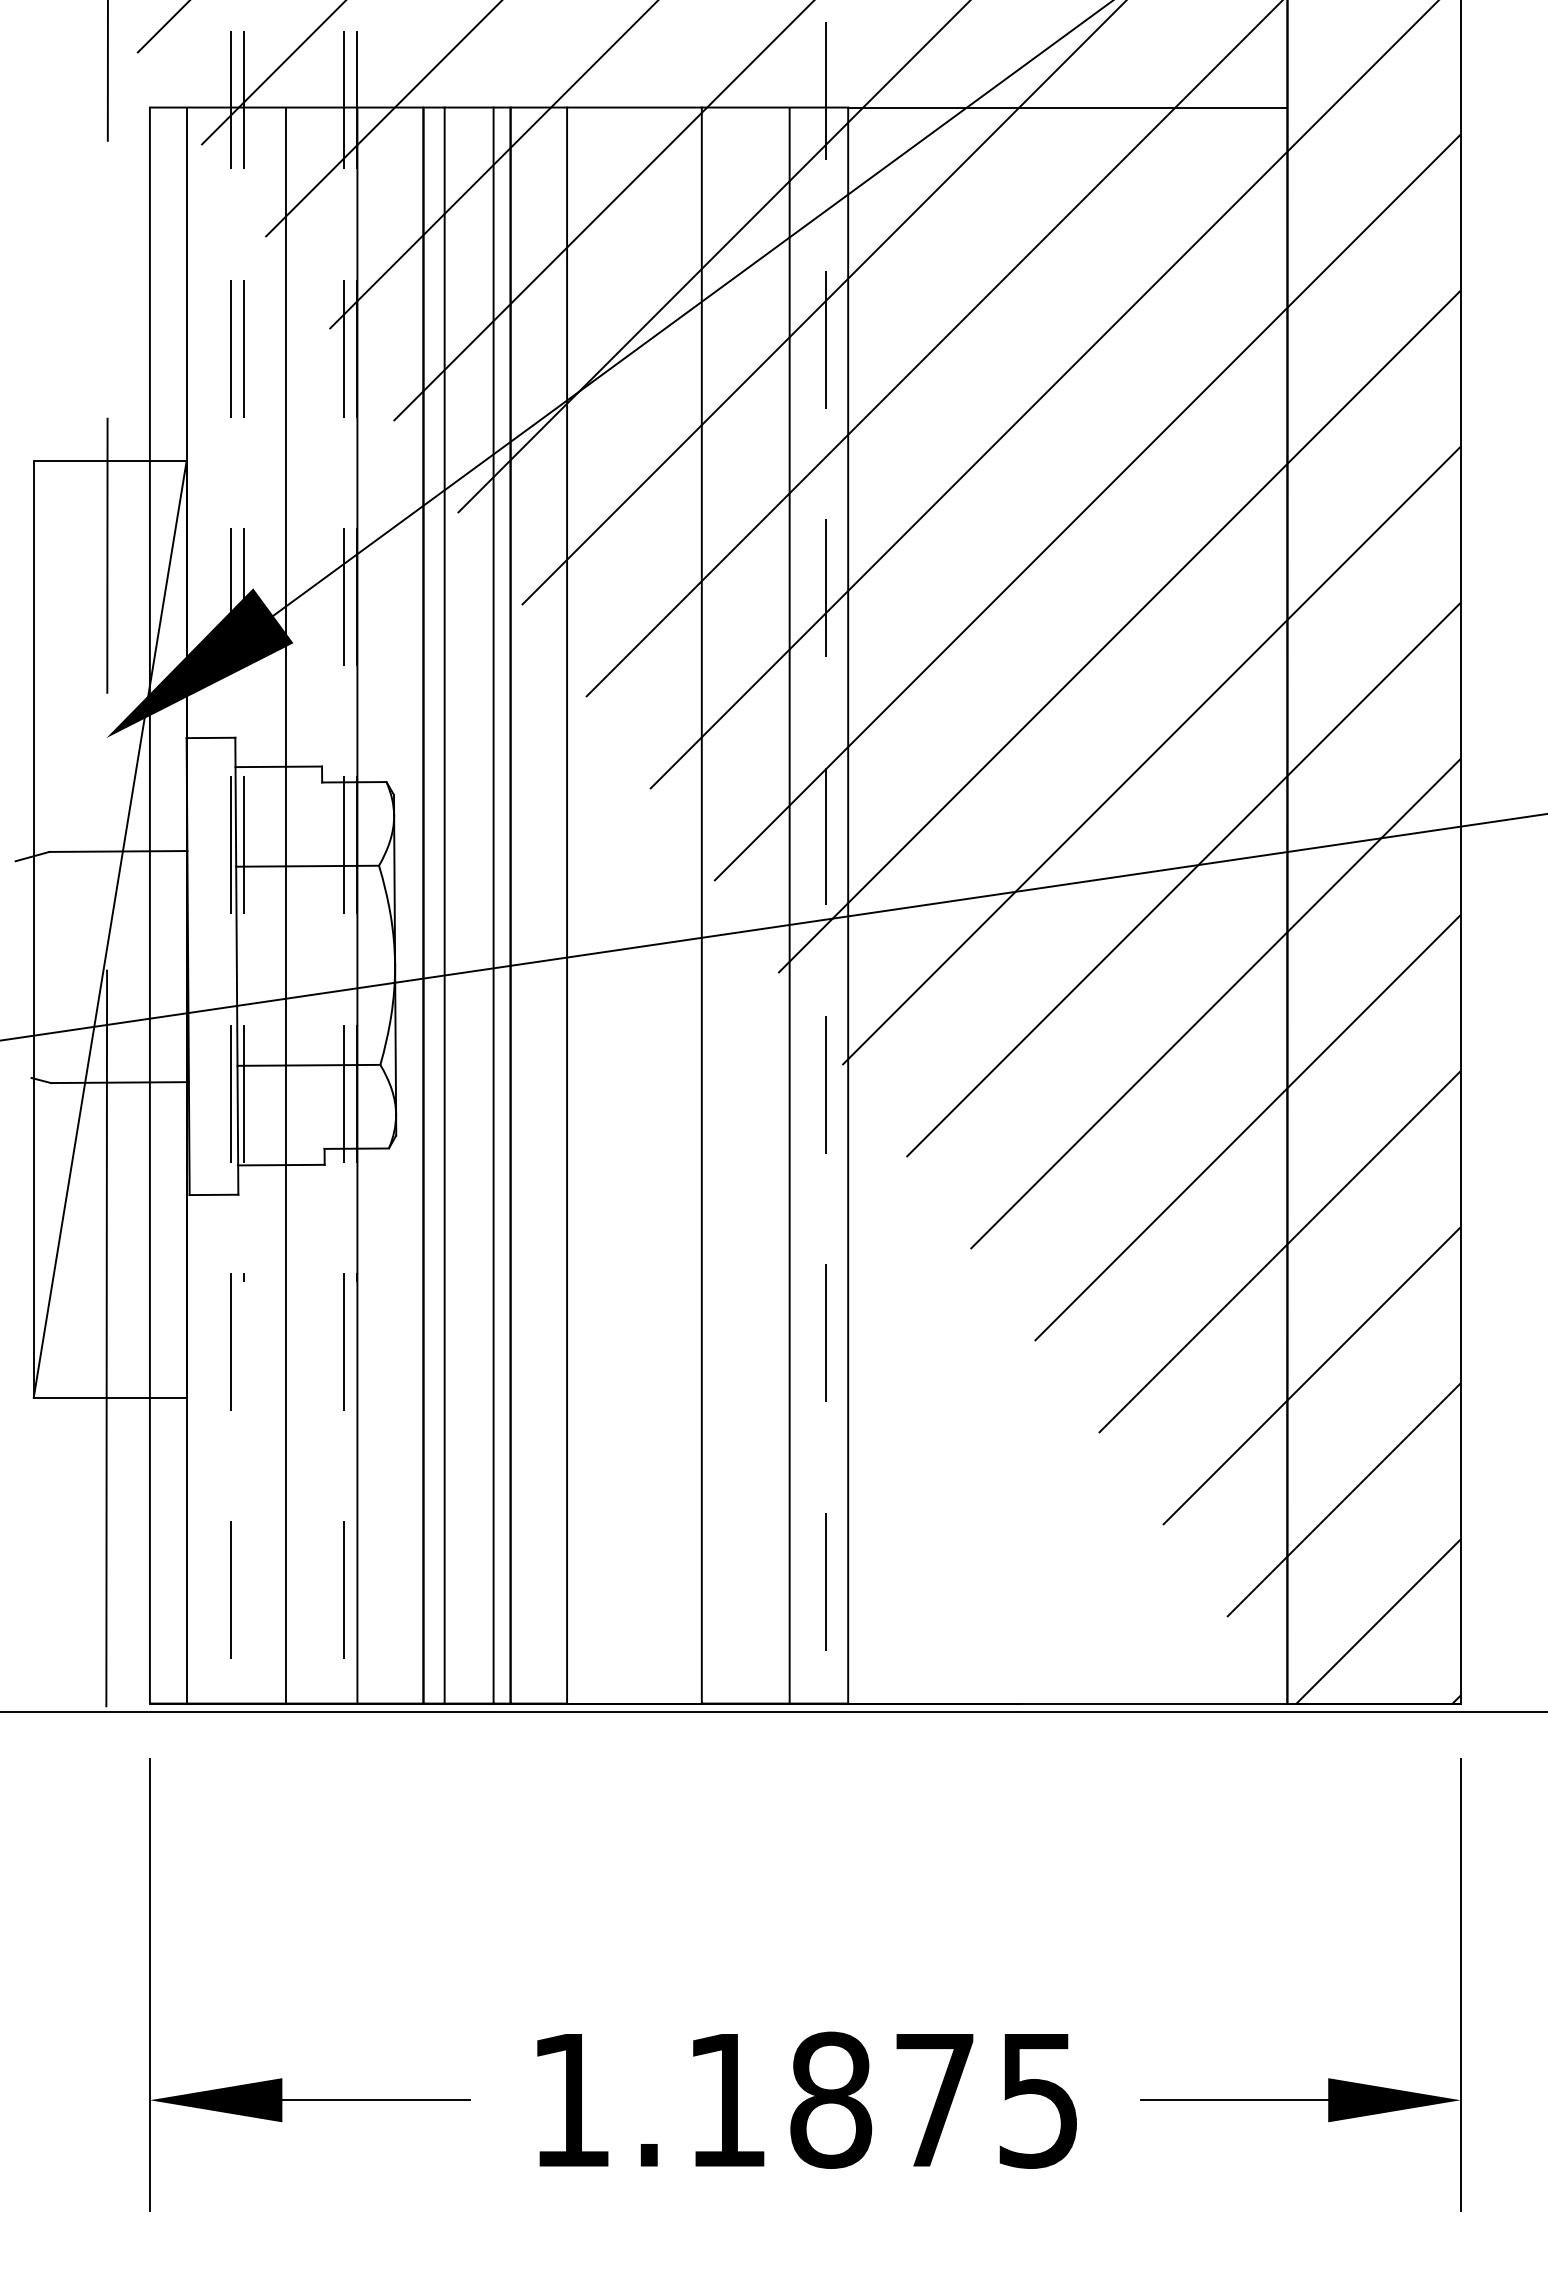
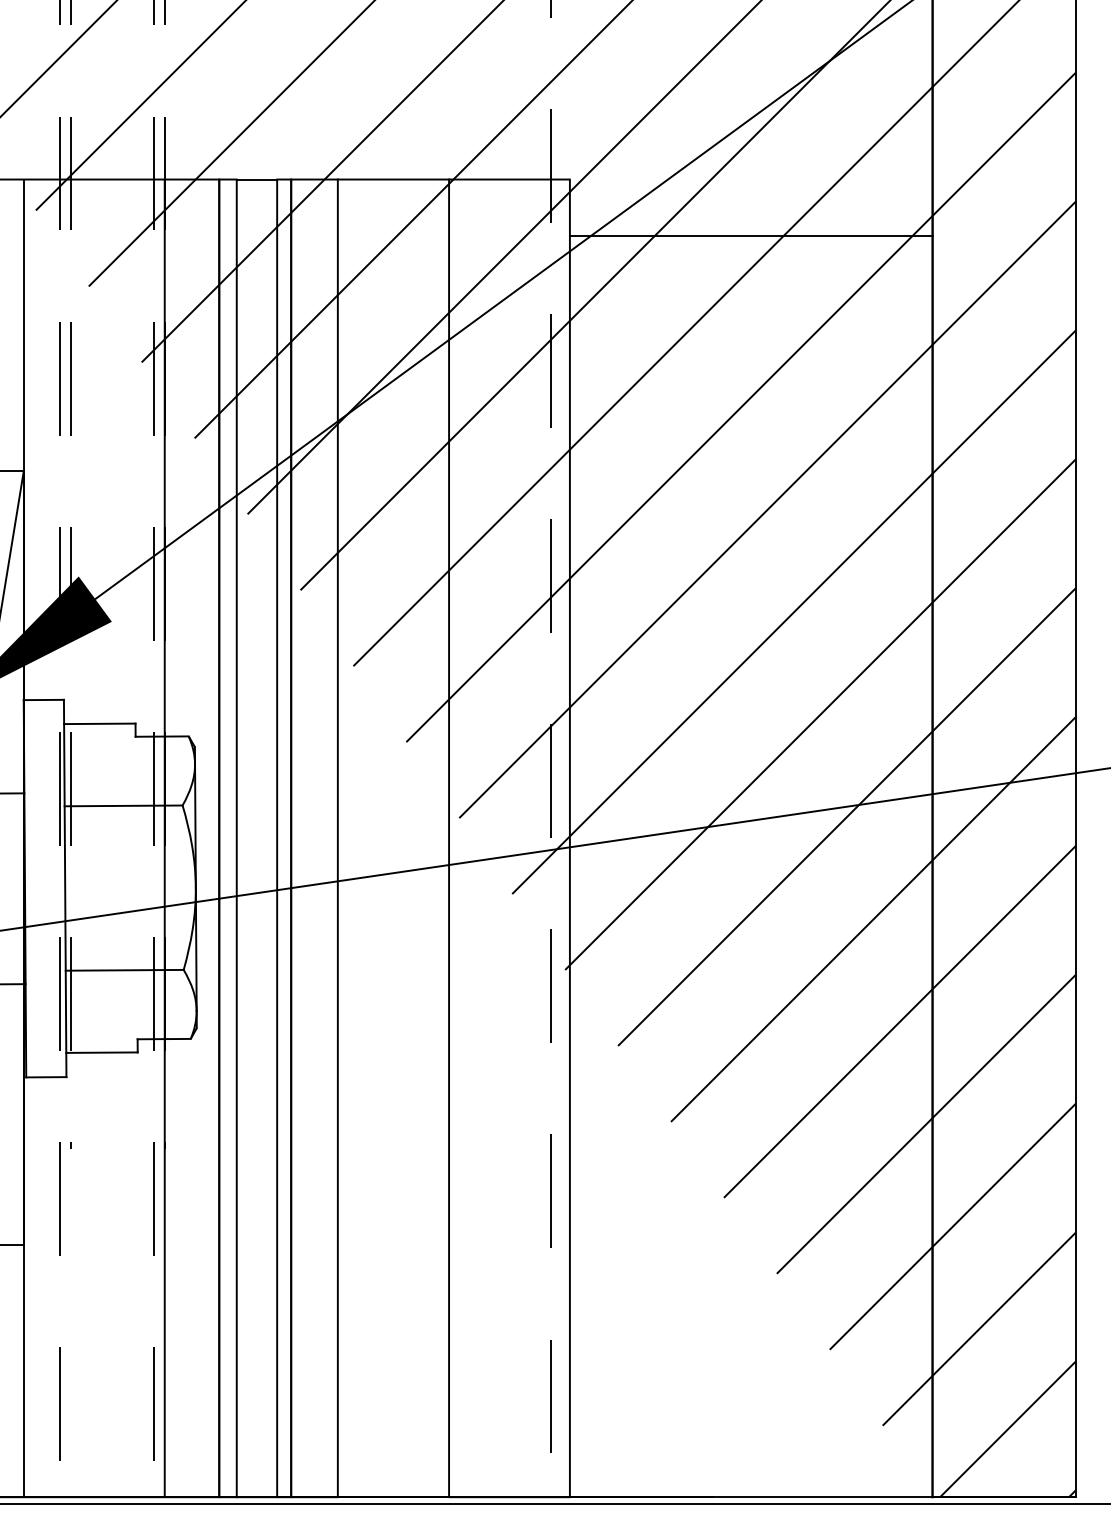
line: (1067, 107) -> (750, 235), moved
line: (286, 905) -> (106, 838), removed
line: (789, 905) -> (521, 838), removed

